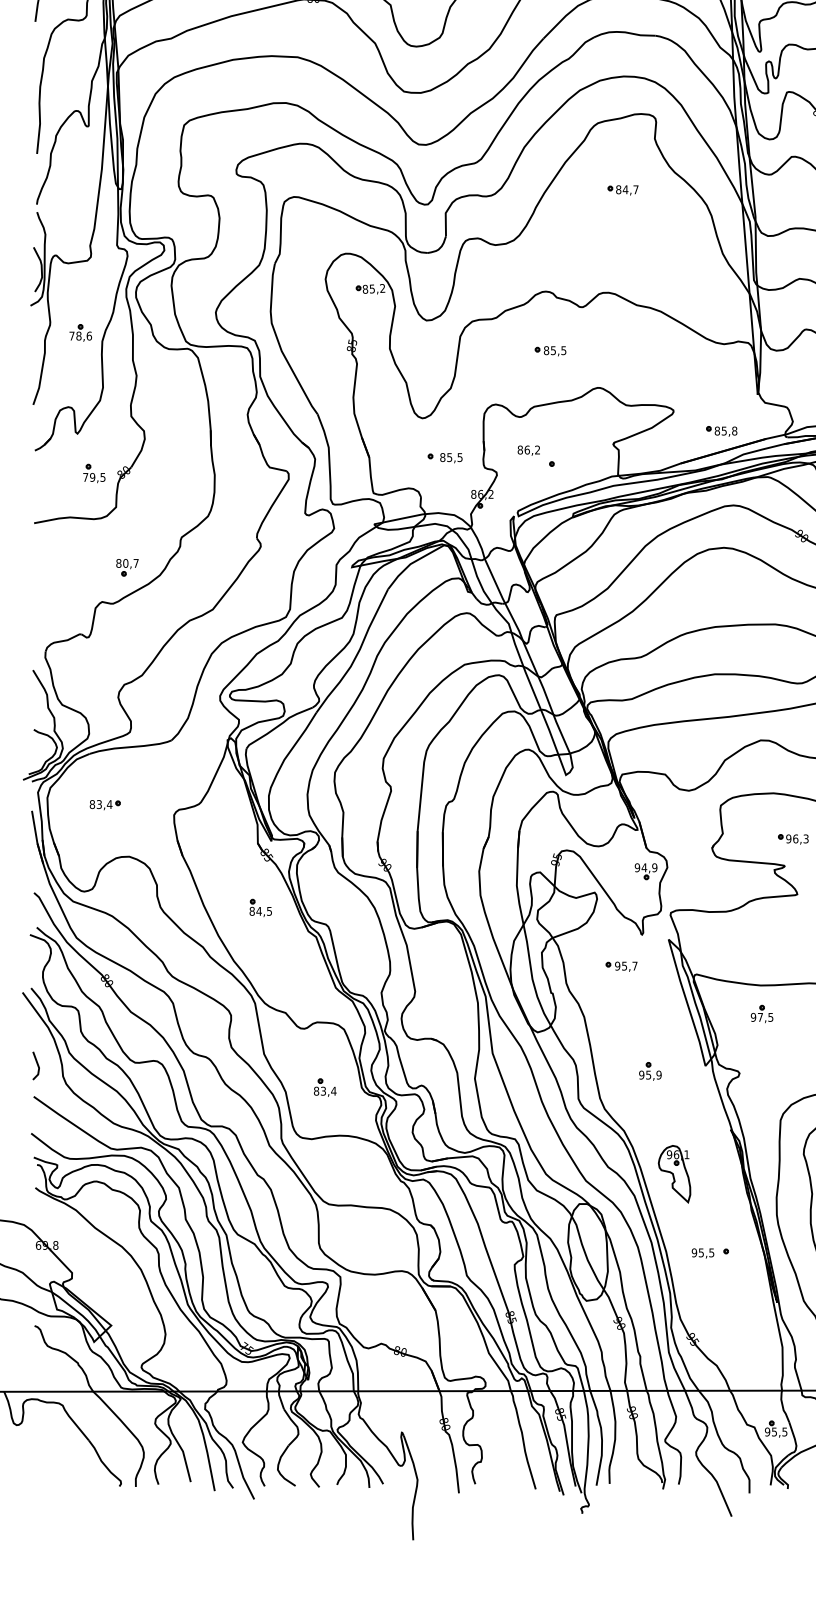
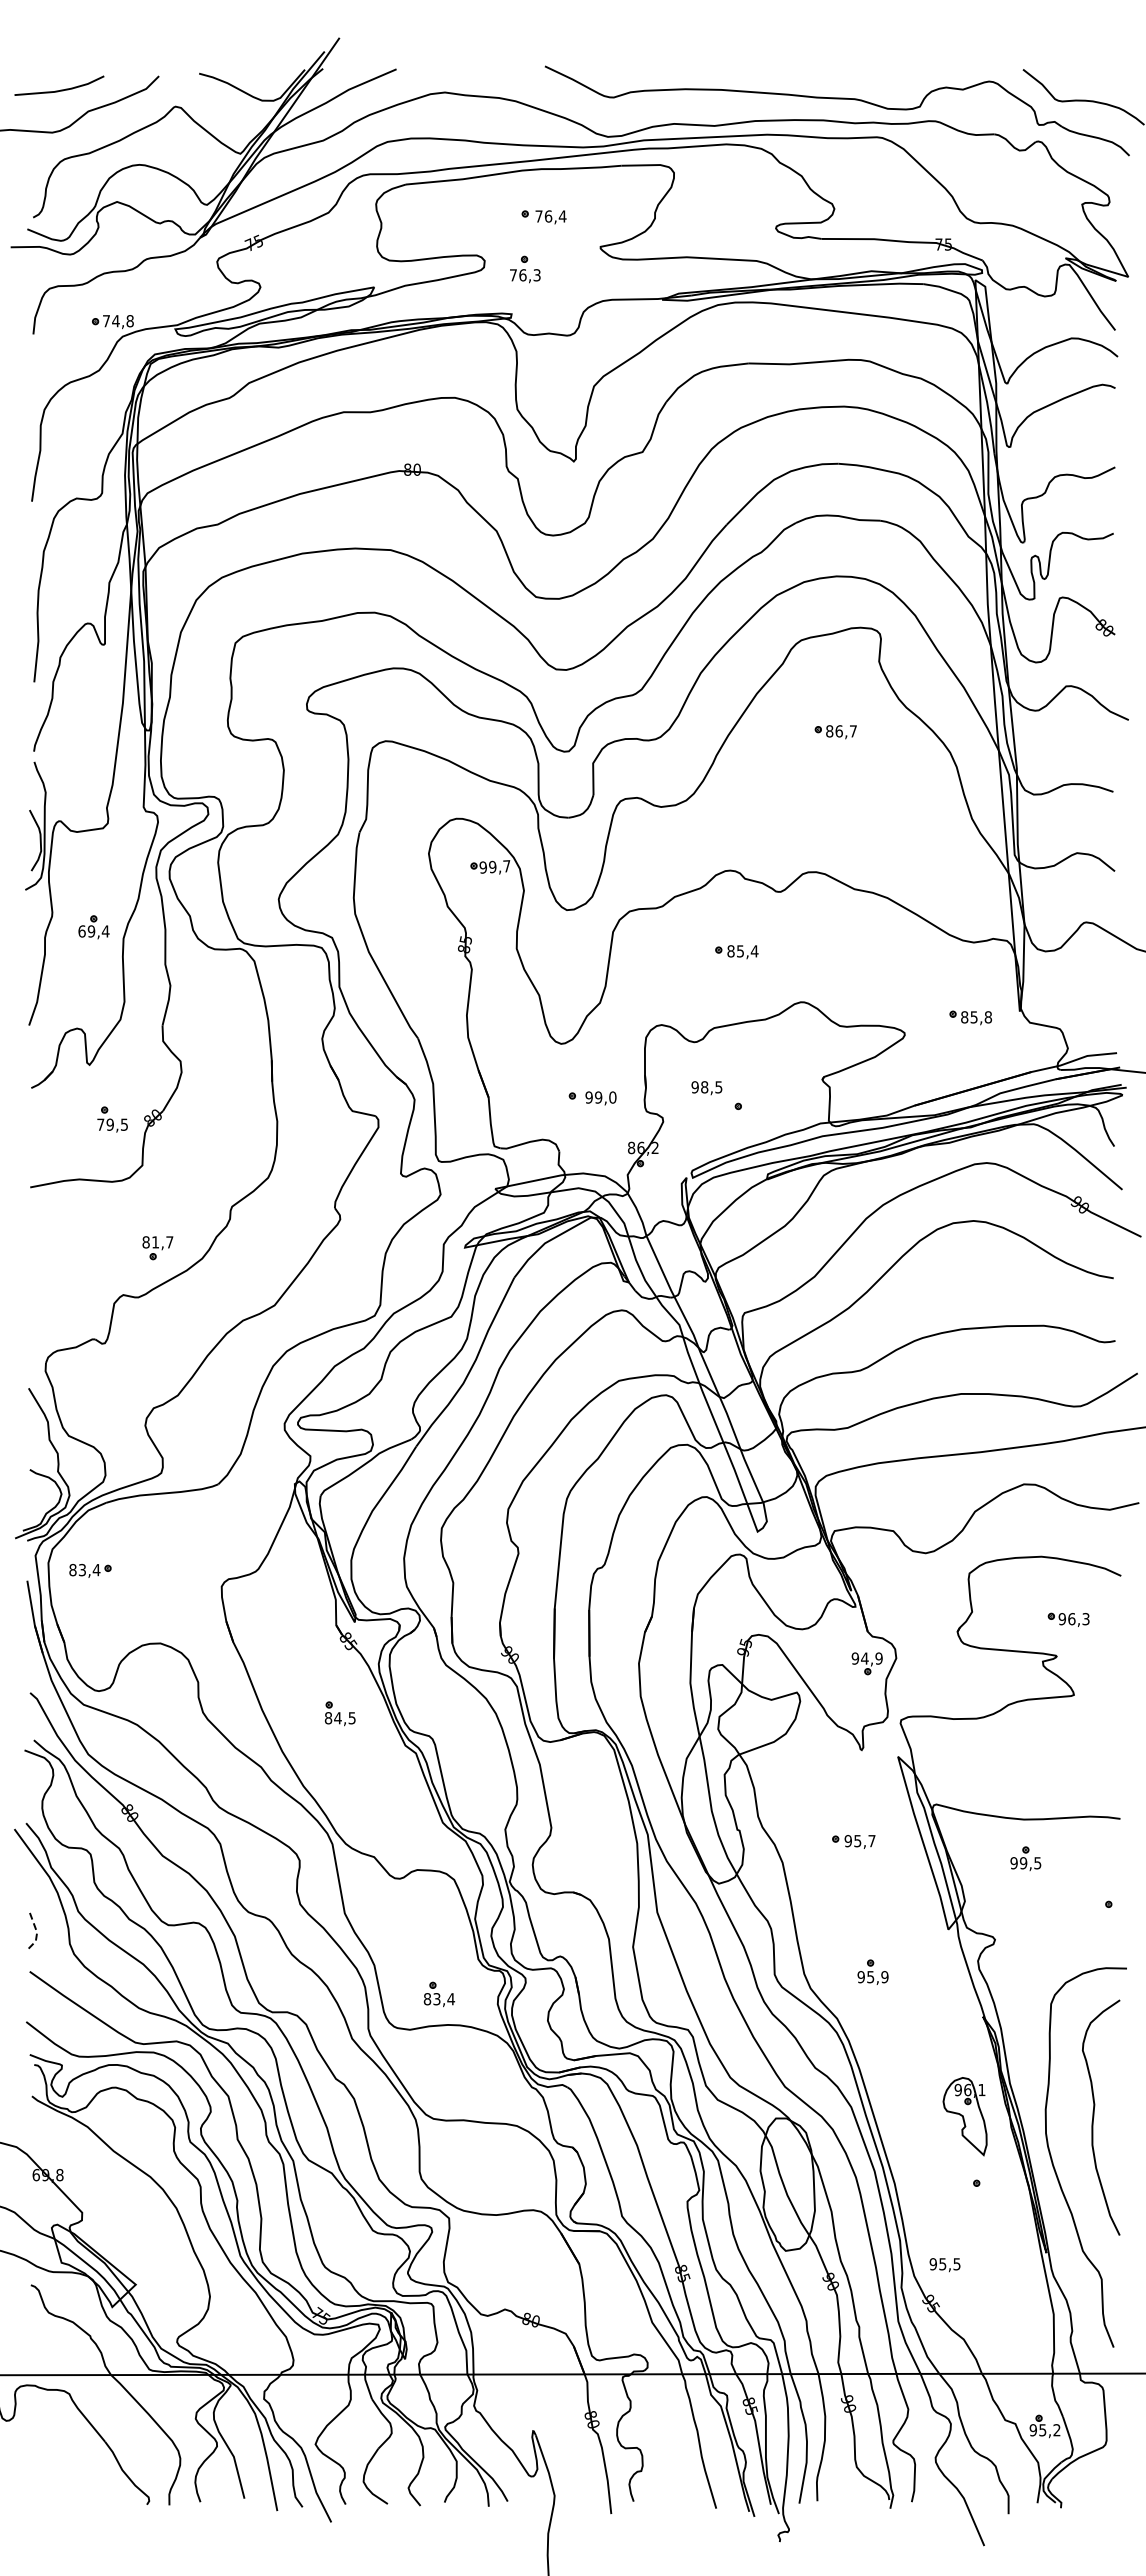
text: (625, 189) -> (838, 731), 84,7 -> 86,7
text: (373, 288) -> (494, 866), 85,2 -> 99,7
text: (80, 336) -> (93, 931), 78,6 -> 69,4
text: (563, 350) -> (754, 951), 85,5 -> 85,4
part: (721, 431) -> (970, 1017), moved
text: (528, 450) -> (706, 1087), 86,2 -> 98,5
text: (451, 457) -> (600, 1097), 85,5 -> 99,0
text: (125, 563) -> (155, 1242), 80,7 -> 81,7
part: (105, 804) -> (90, 1570), moved
part: (621, 966) -> (853, 1841), moved
text: (760, 1017) -> (1023, 1863), 97,5 -> 99,5
line: (38, 1067) -> (36, 1931), solid -> dashed
part: (649, 1070) -> (872, 1971), moved
part: (324, 1087) -> (438, 1994), moved
part: (674, 1174) -> (964, 2116), moved
text: (702, 1253) -> (944, 2265), moved
text: (784, 1432) -> (1056, 2430), 95,5 -> 95,2

